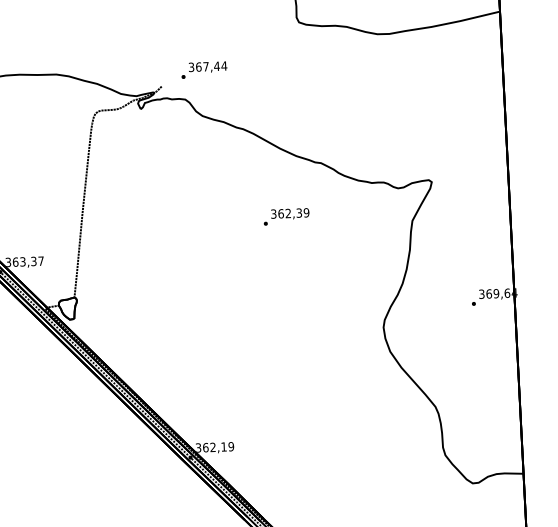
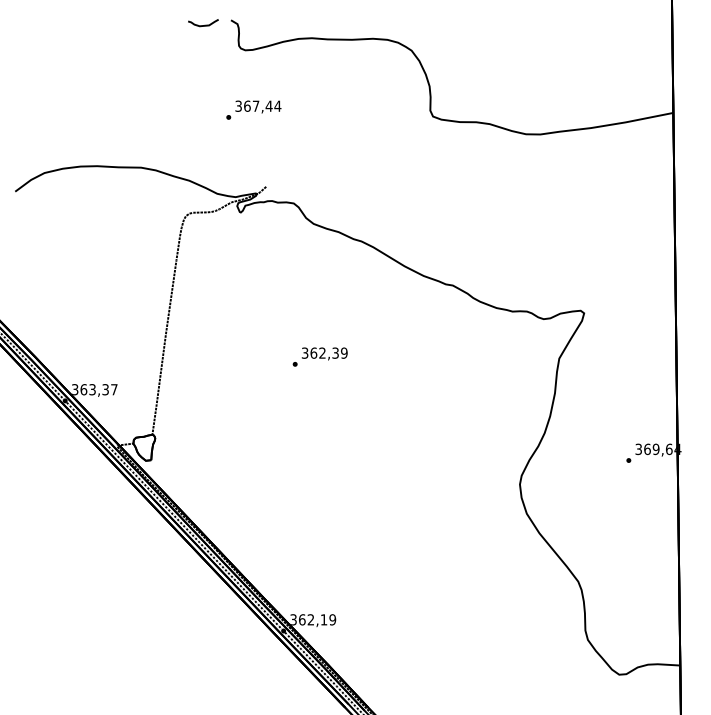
text: (204, 69) -> (253, 109), moved
text: (285, 216) -> (319, 356), moved

